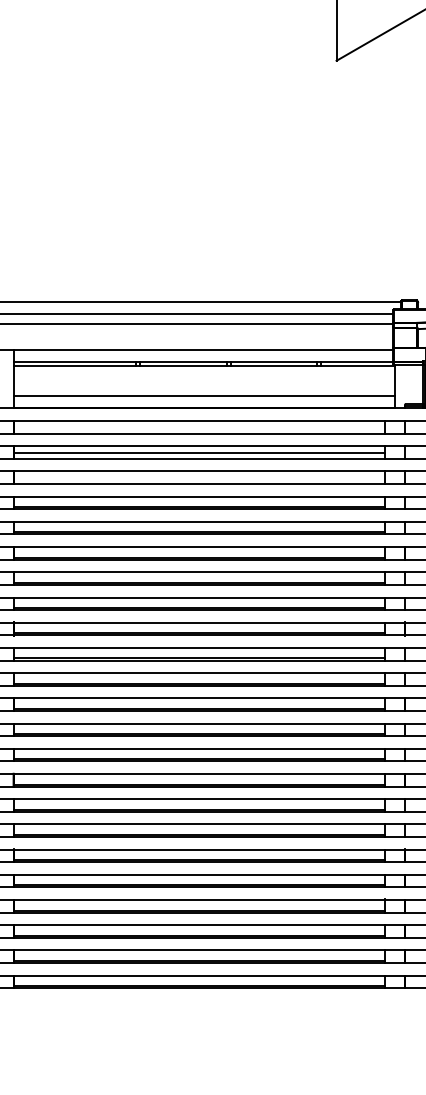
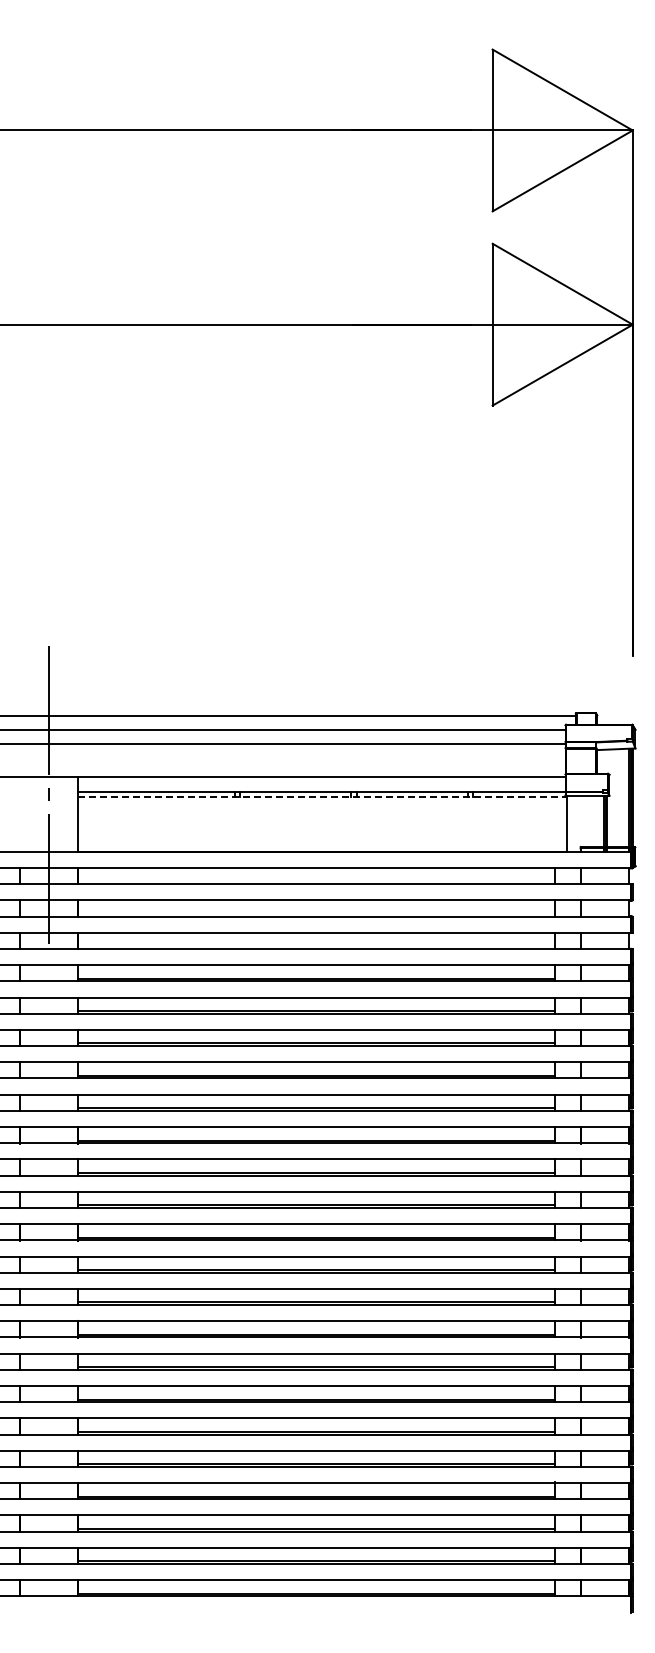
line: (204, 365) -> (322, 796), solid -> dashed
line: (204, 396) -> (322, 836), removed
line: (199, 453) -> (316, 909), removed

